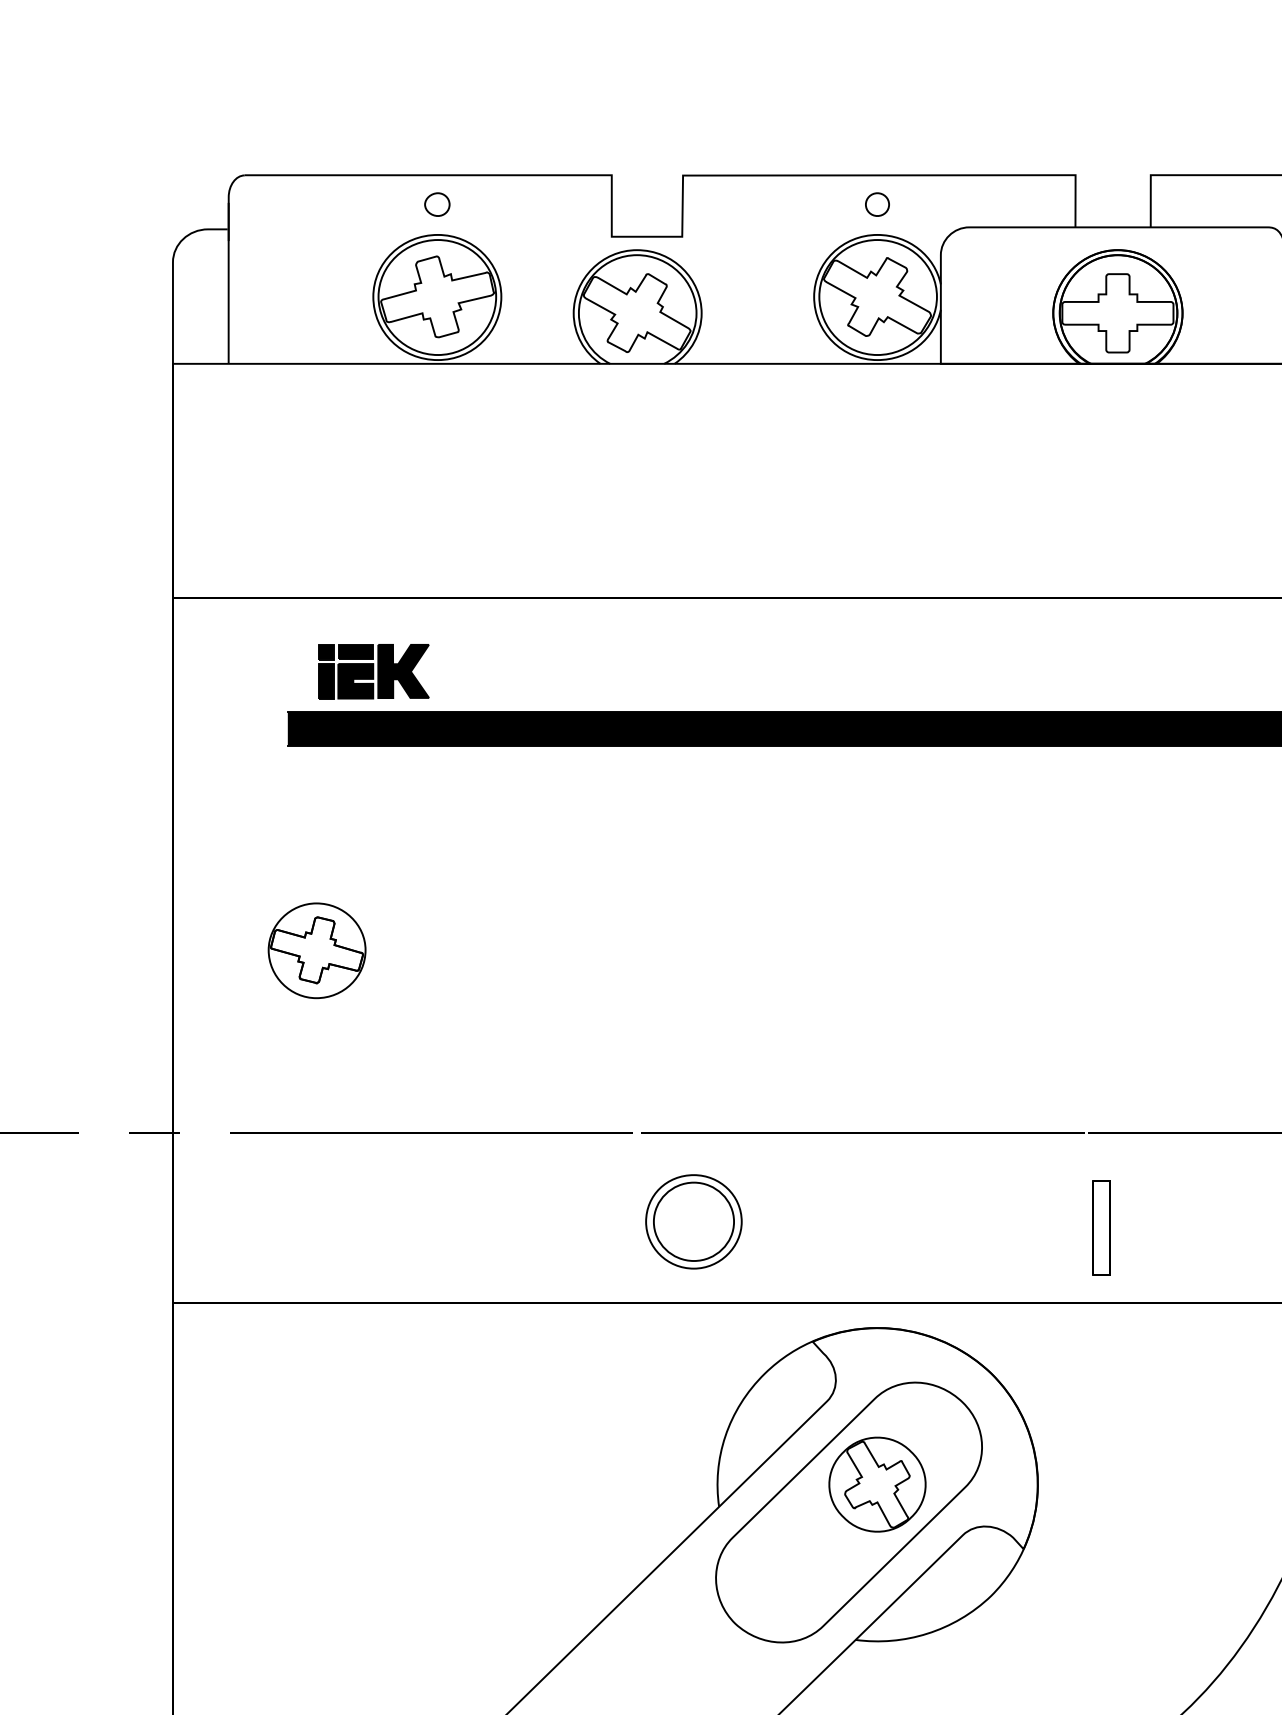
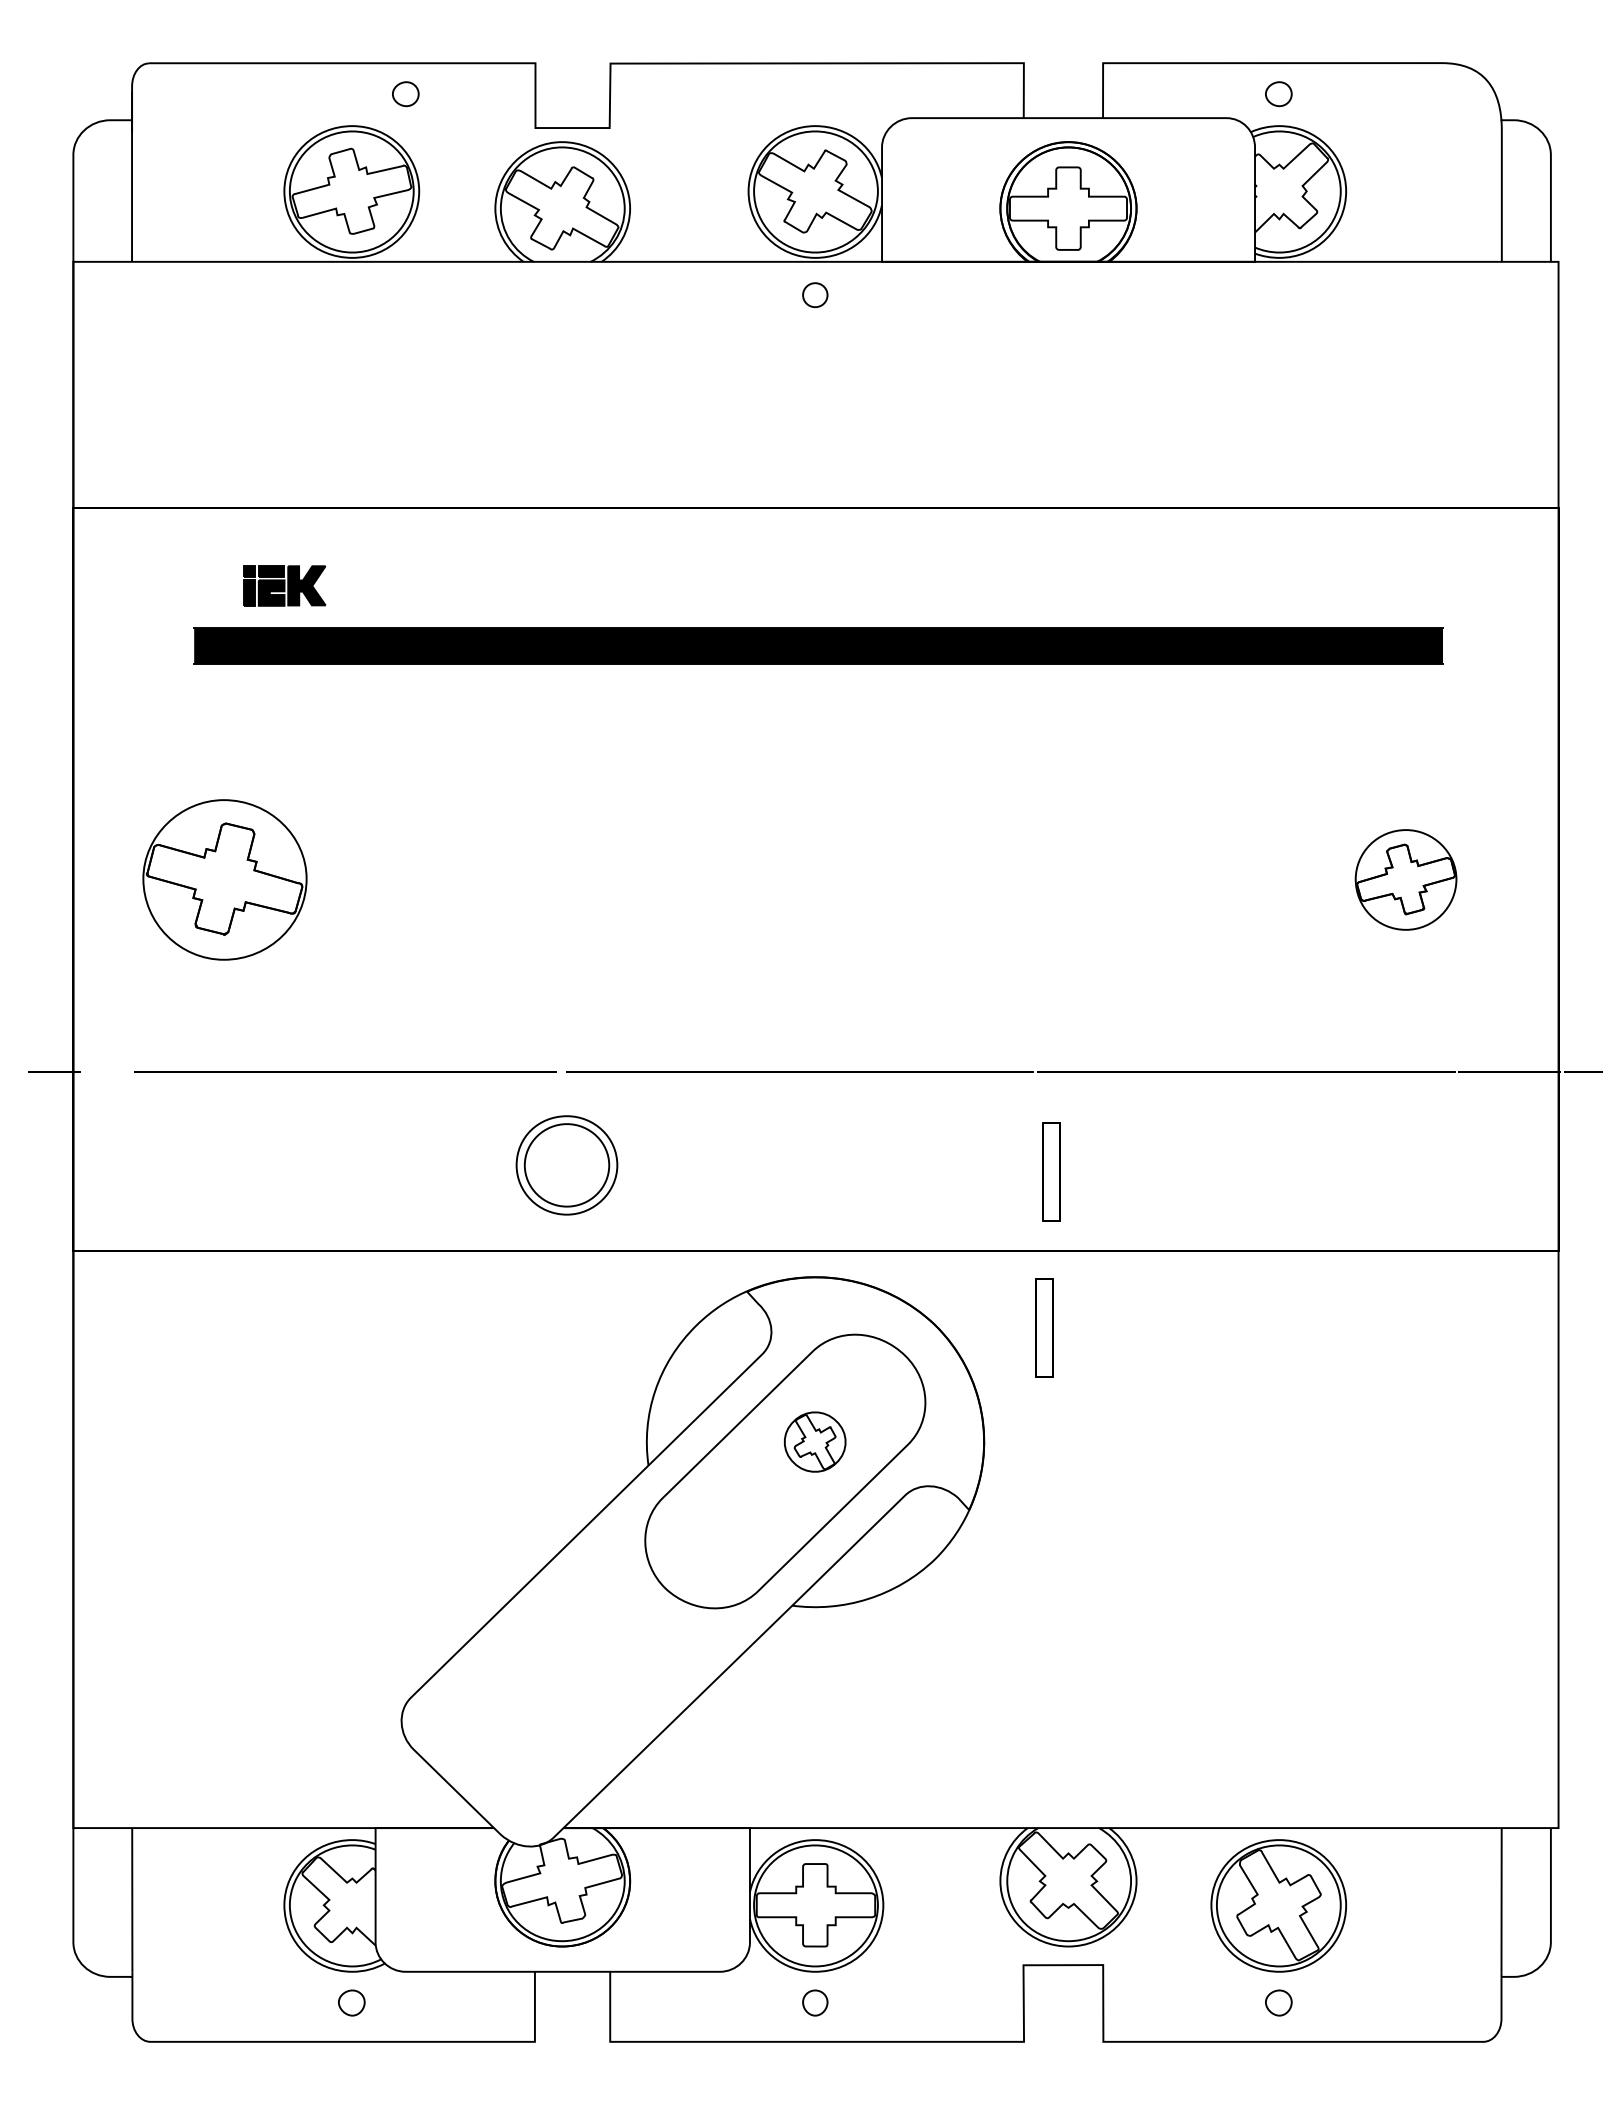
part: (437, 204) -> (405, 94), moved
part: (877, 204) -> (815, 295), moved
part: (373, 671) -> (284, 585), size x0.7
part: (317, 950) -> (225, 879), size x1.6
part: (693, 1221) -> (566, 1165), moved
part: (1095, 1375) -> (1044, 1327), added
part: (876, 1484) -> (814, 1441), size x0.6

